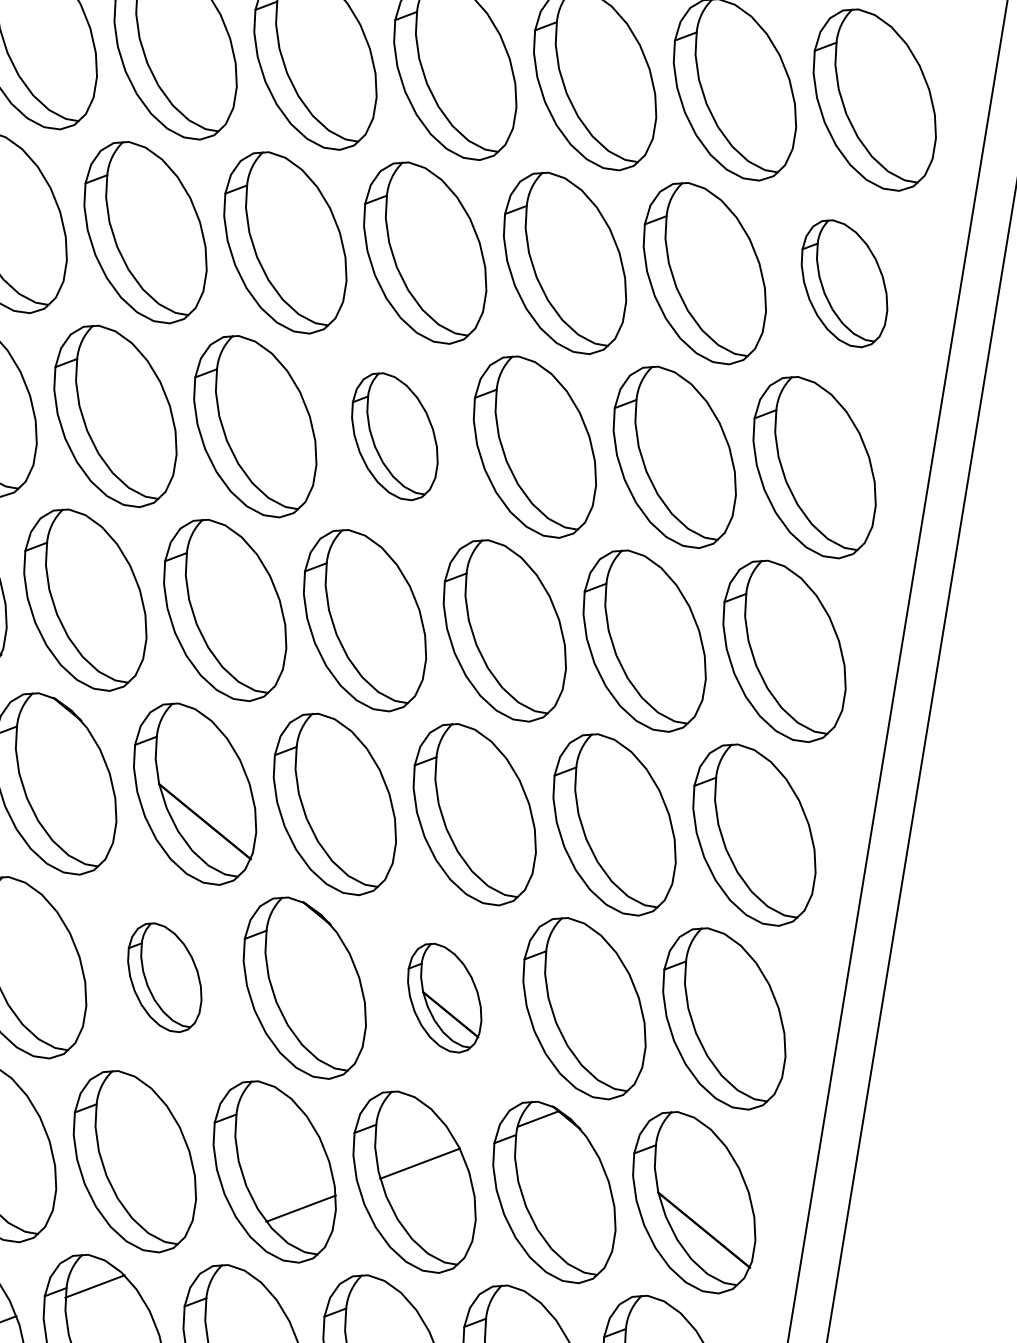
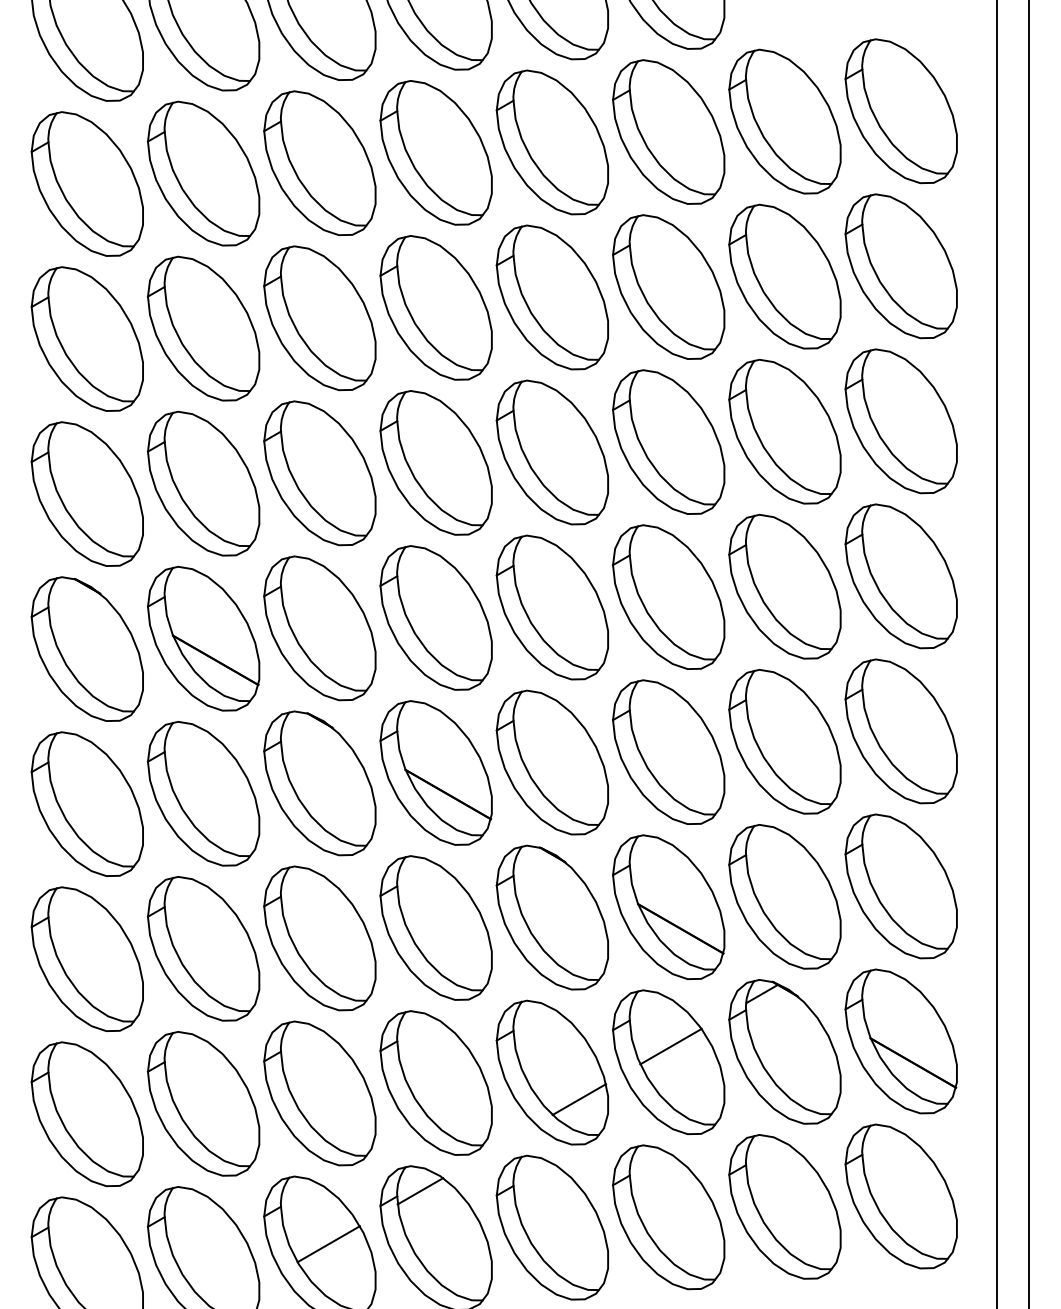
part: (843, 283) -> (900, 266), size x1.43
part: (393, 436) -> (551, 452), size x1.43
part: (164, 976) -> (435, 927), size x1.67
part: (444, 997) -> (668, 906), size x1.67

